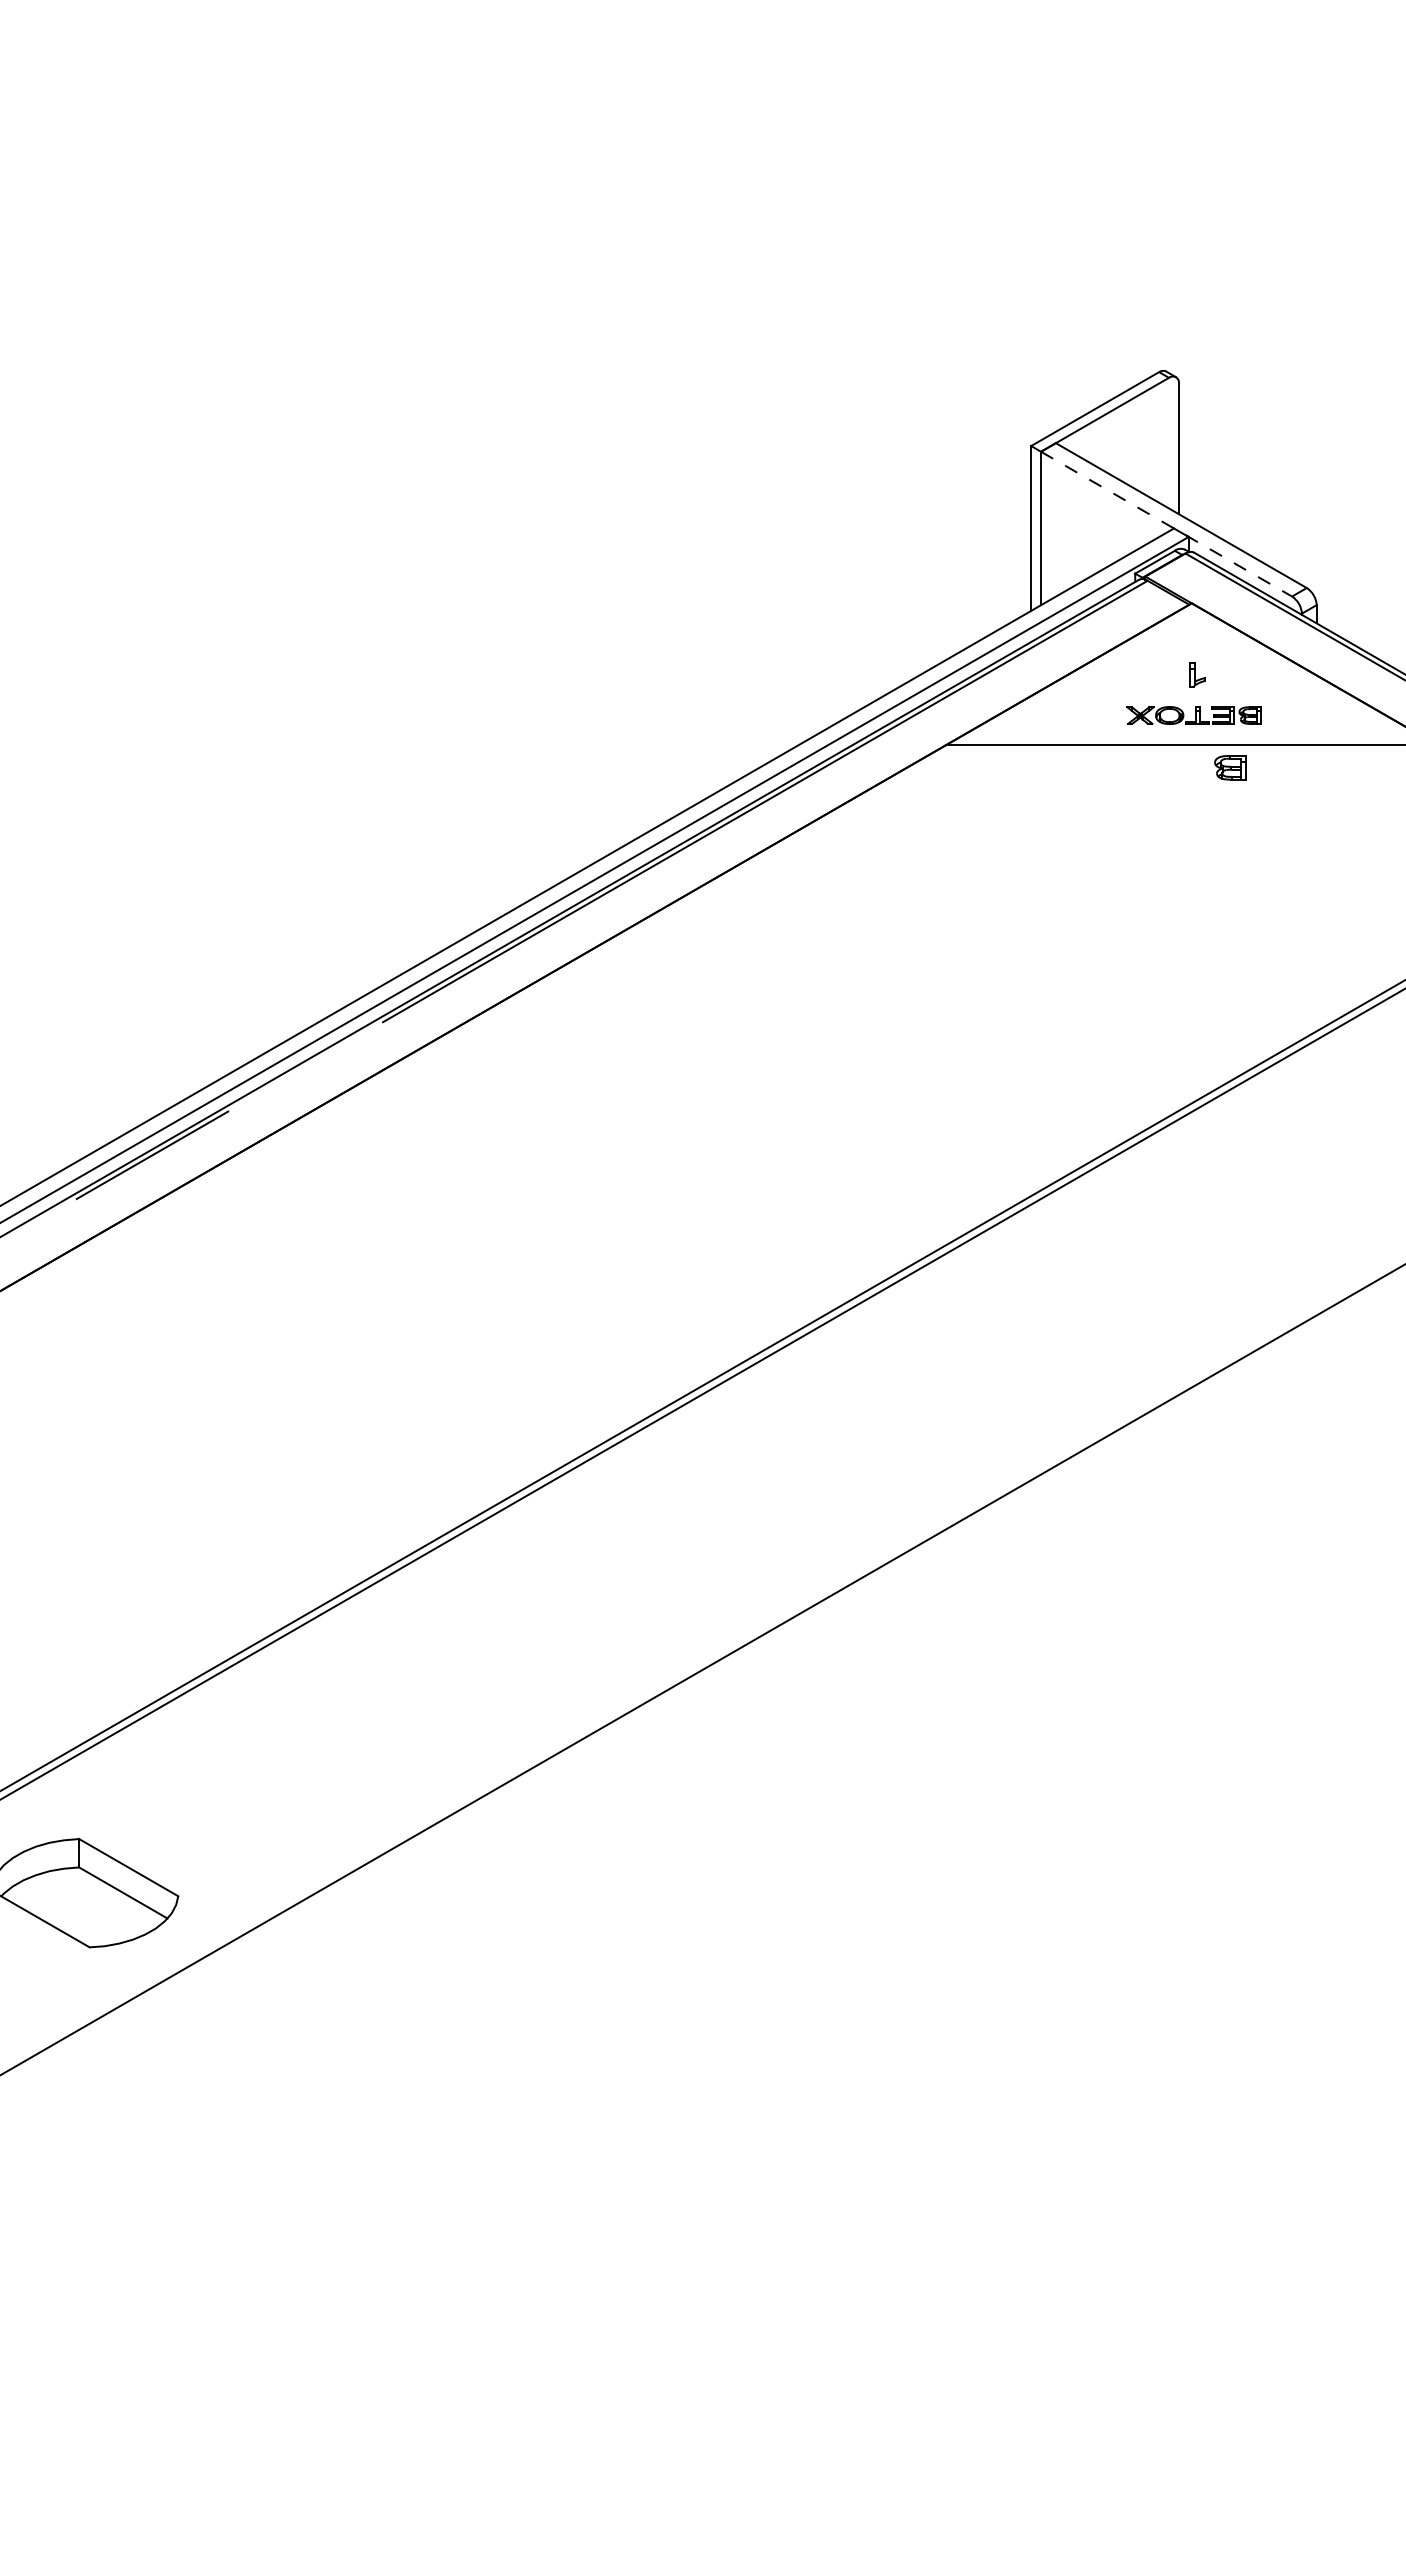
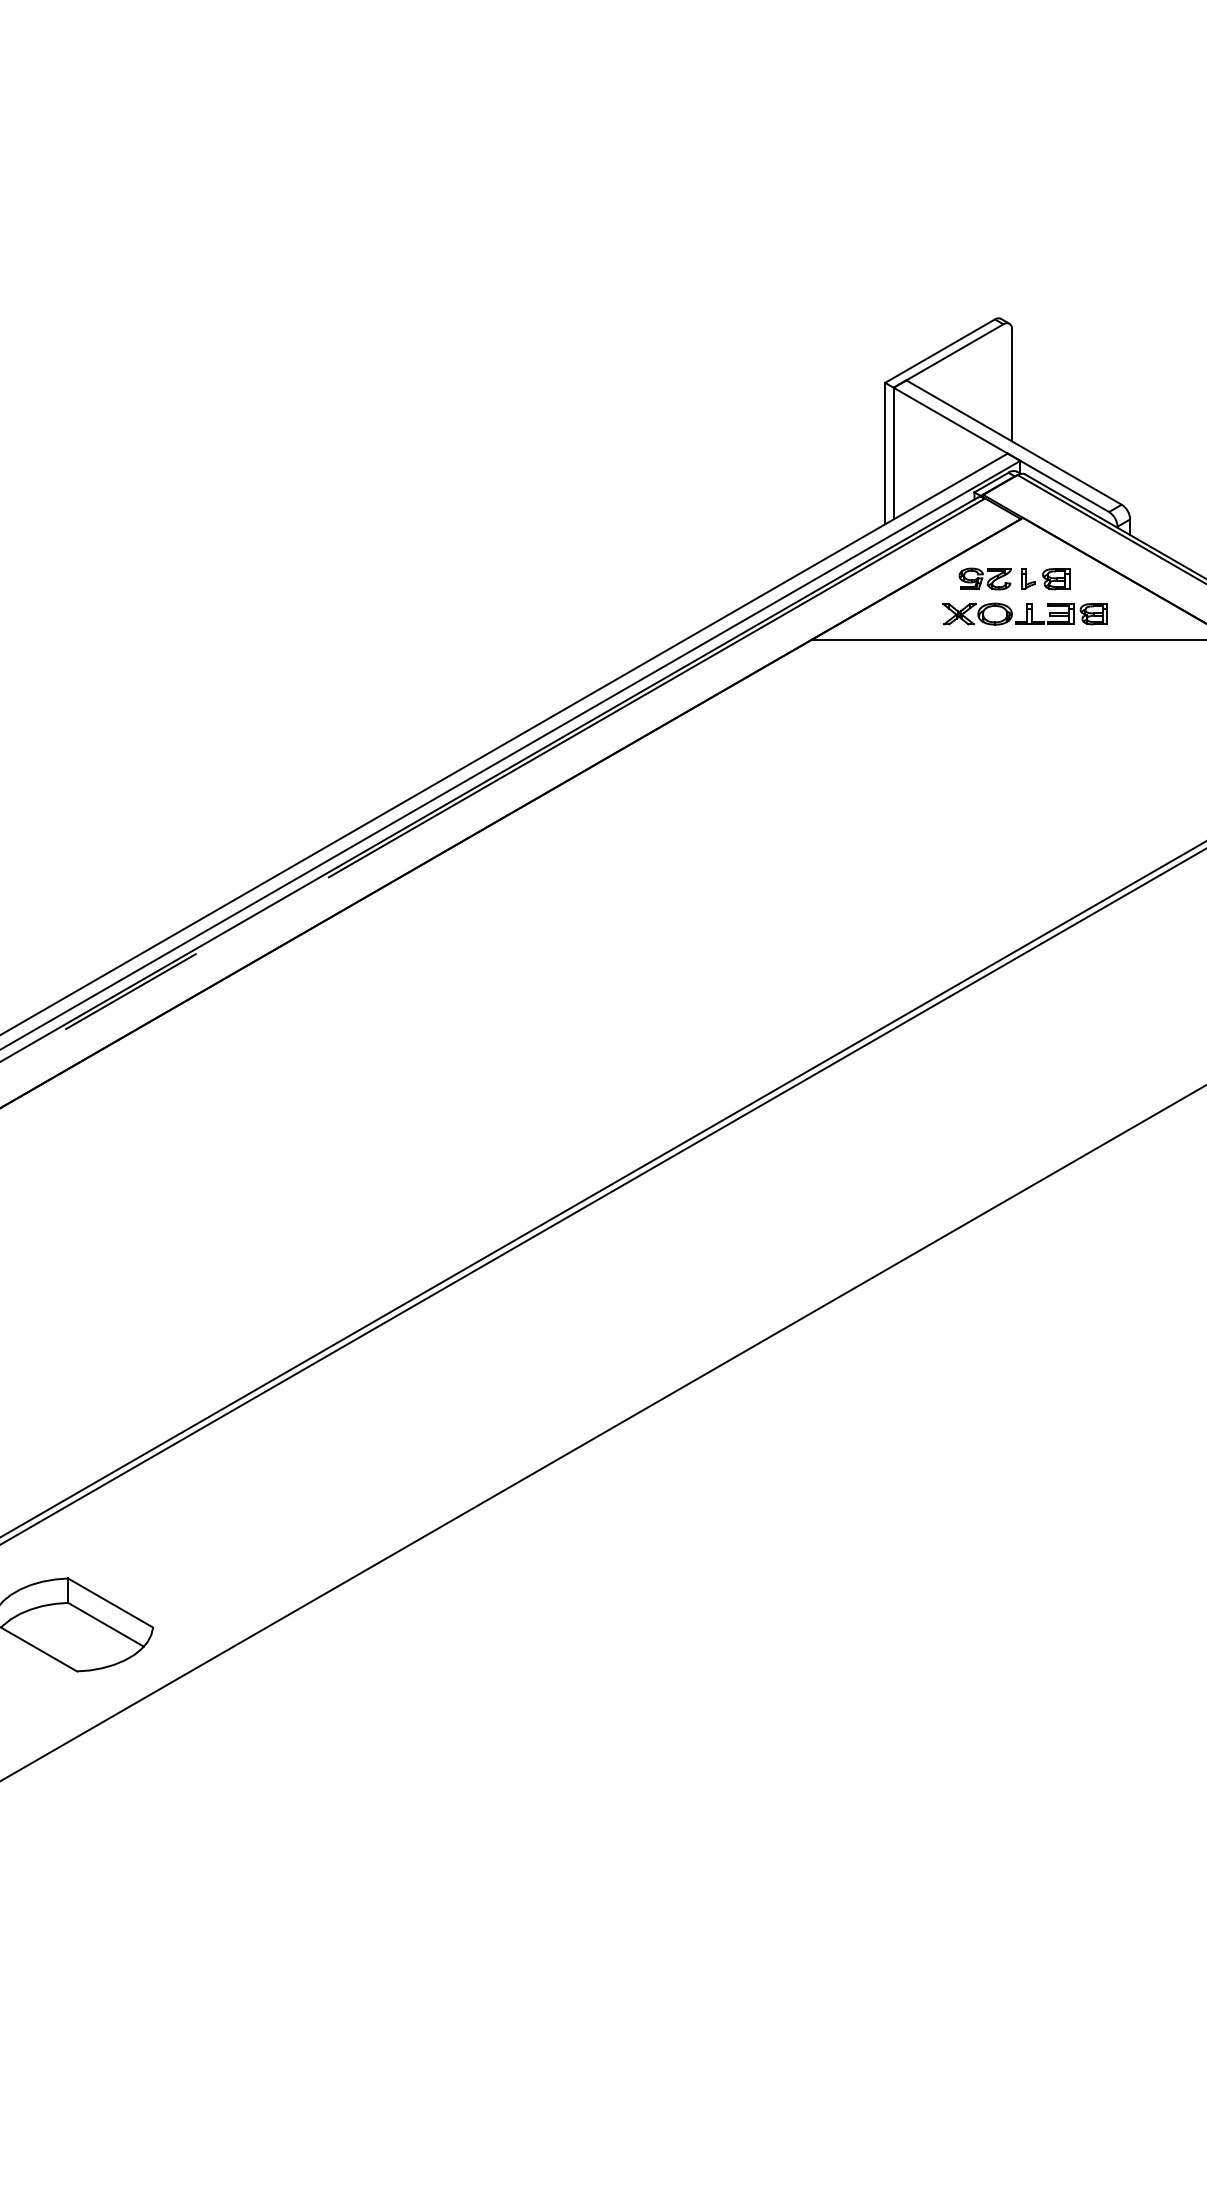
line: (1166, 524) -> (1001, 450), dashed -> solid
part: (1147, 674) -> (985, 578), added
part: (1193, 715) -> (1024, 614), size x1.43
part: (1230, 767) -> (1056, 578), moved

